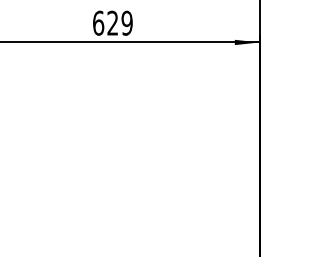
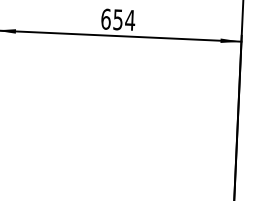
text: (120, 22) -> (124, 19), 629 -> 654

